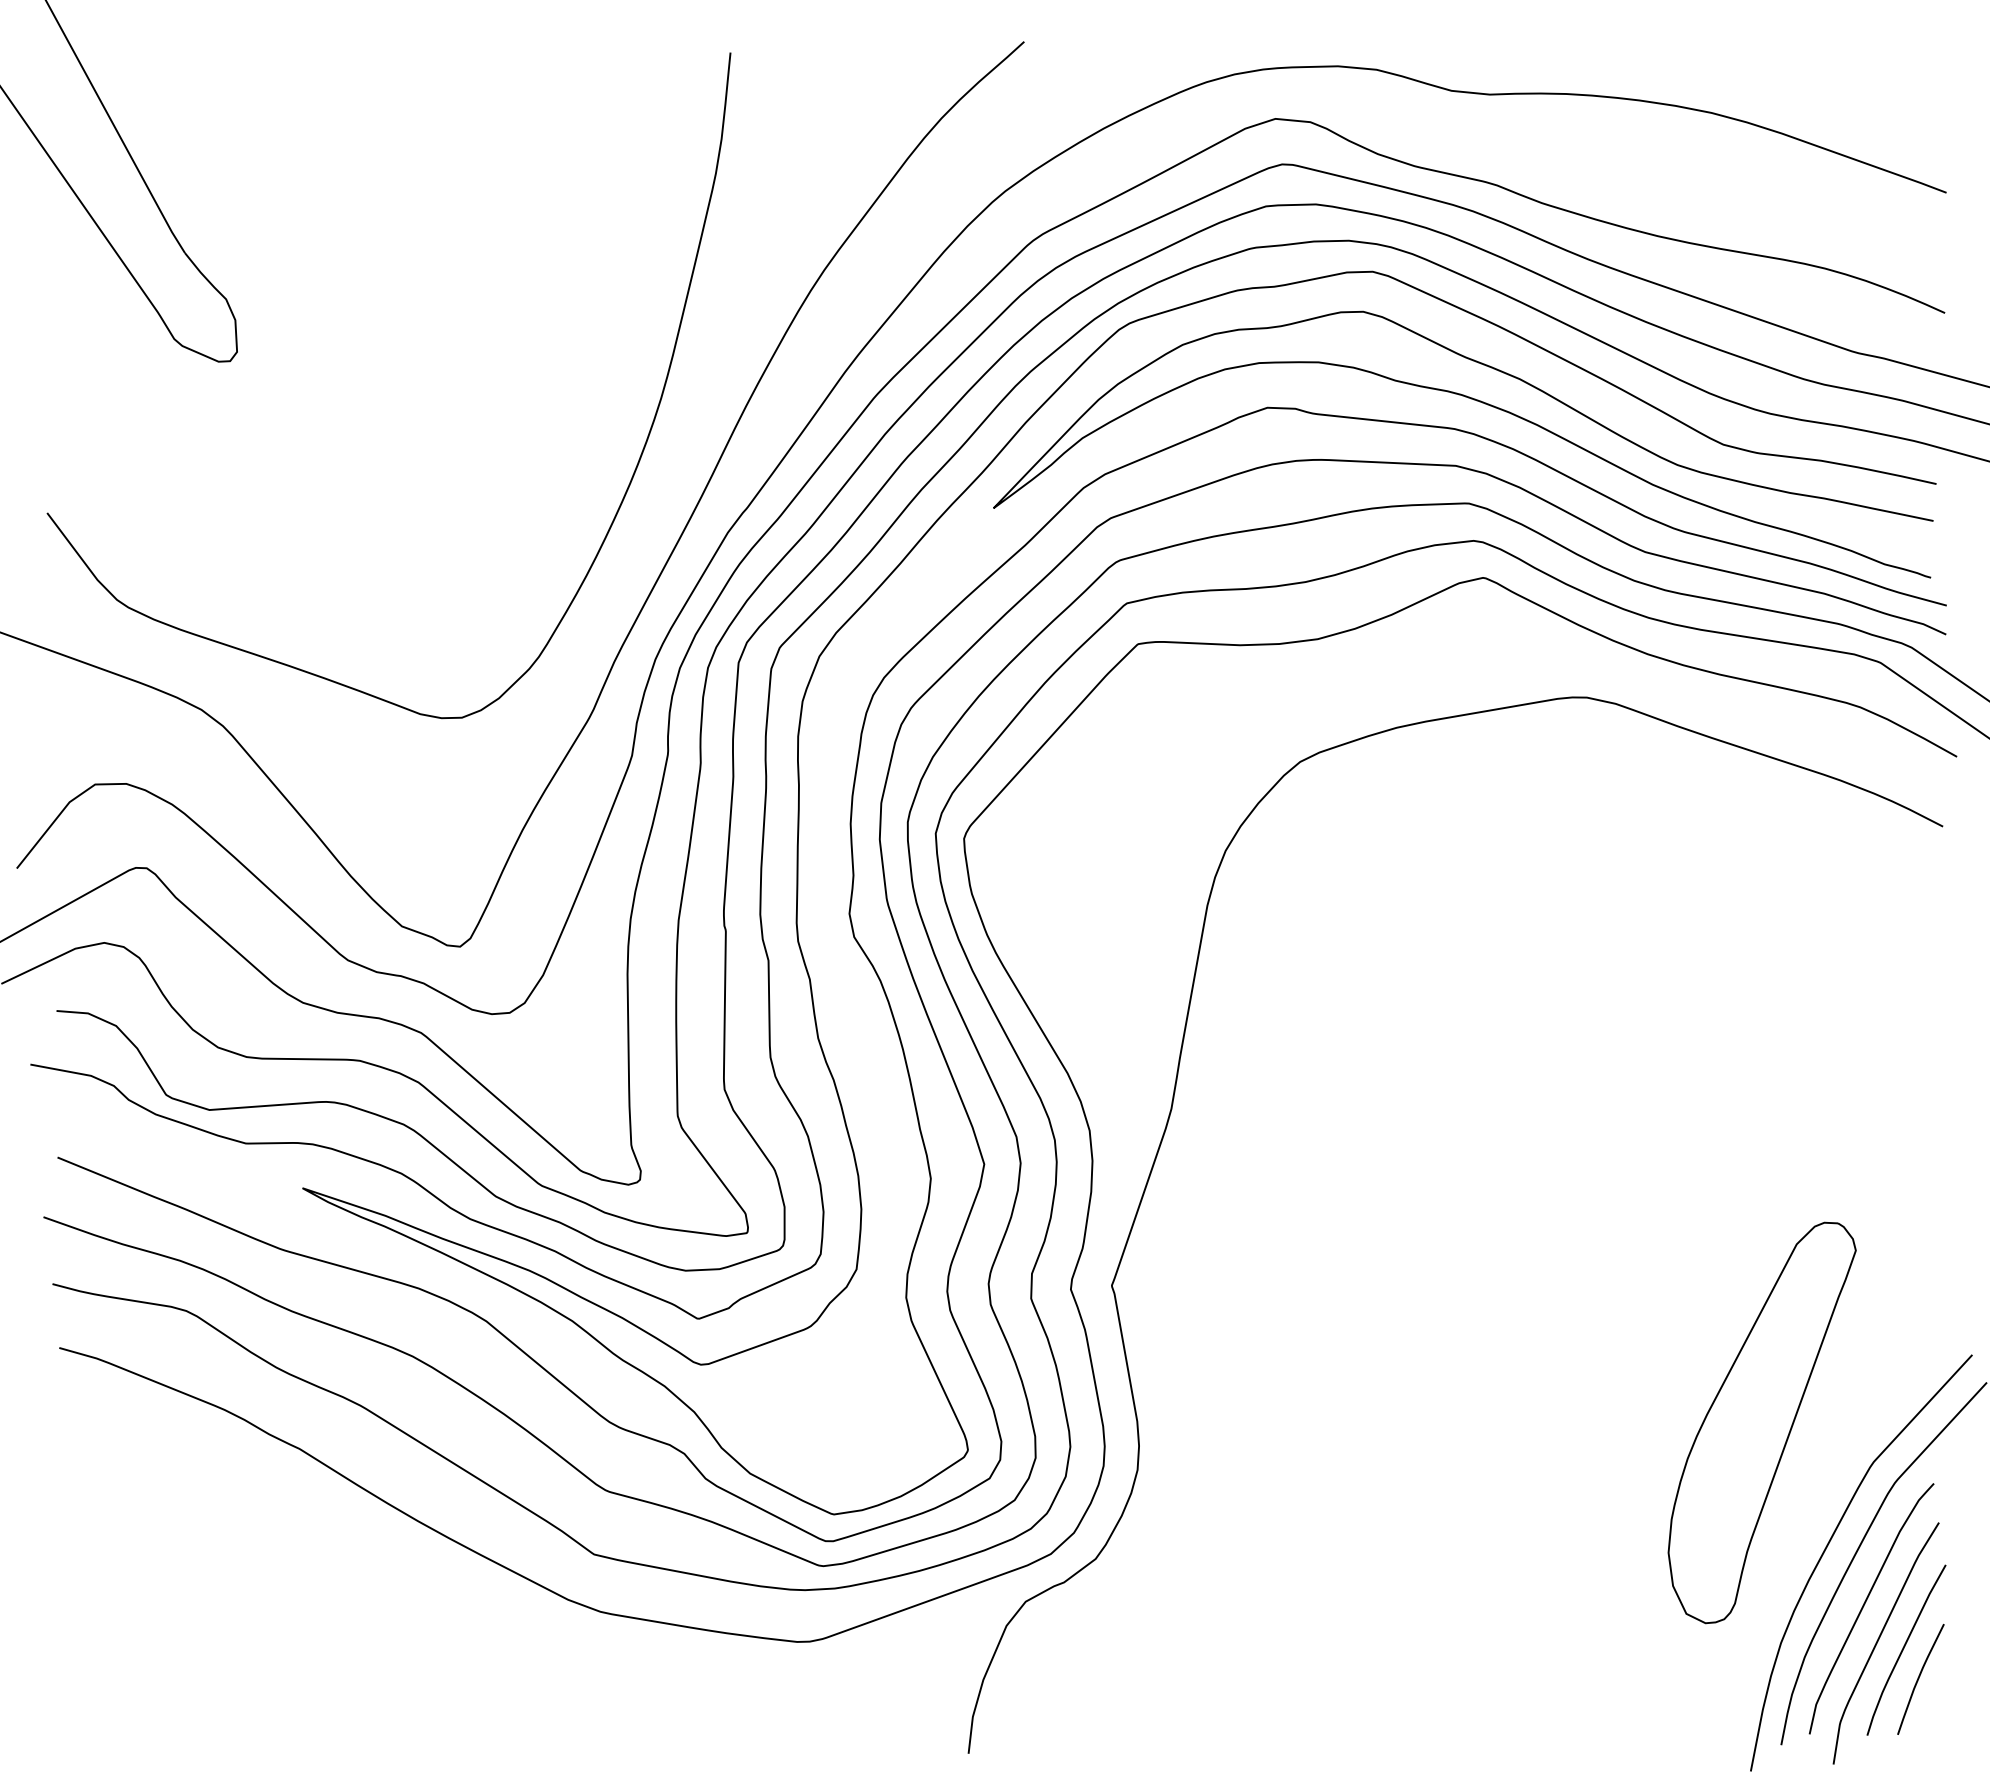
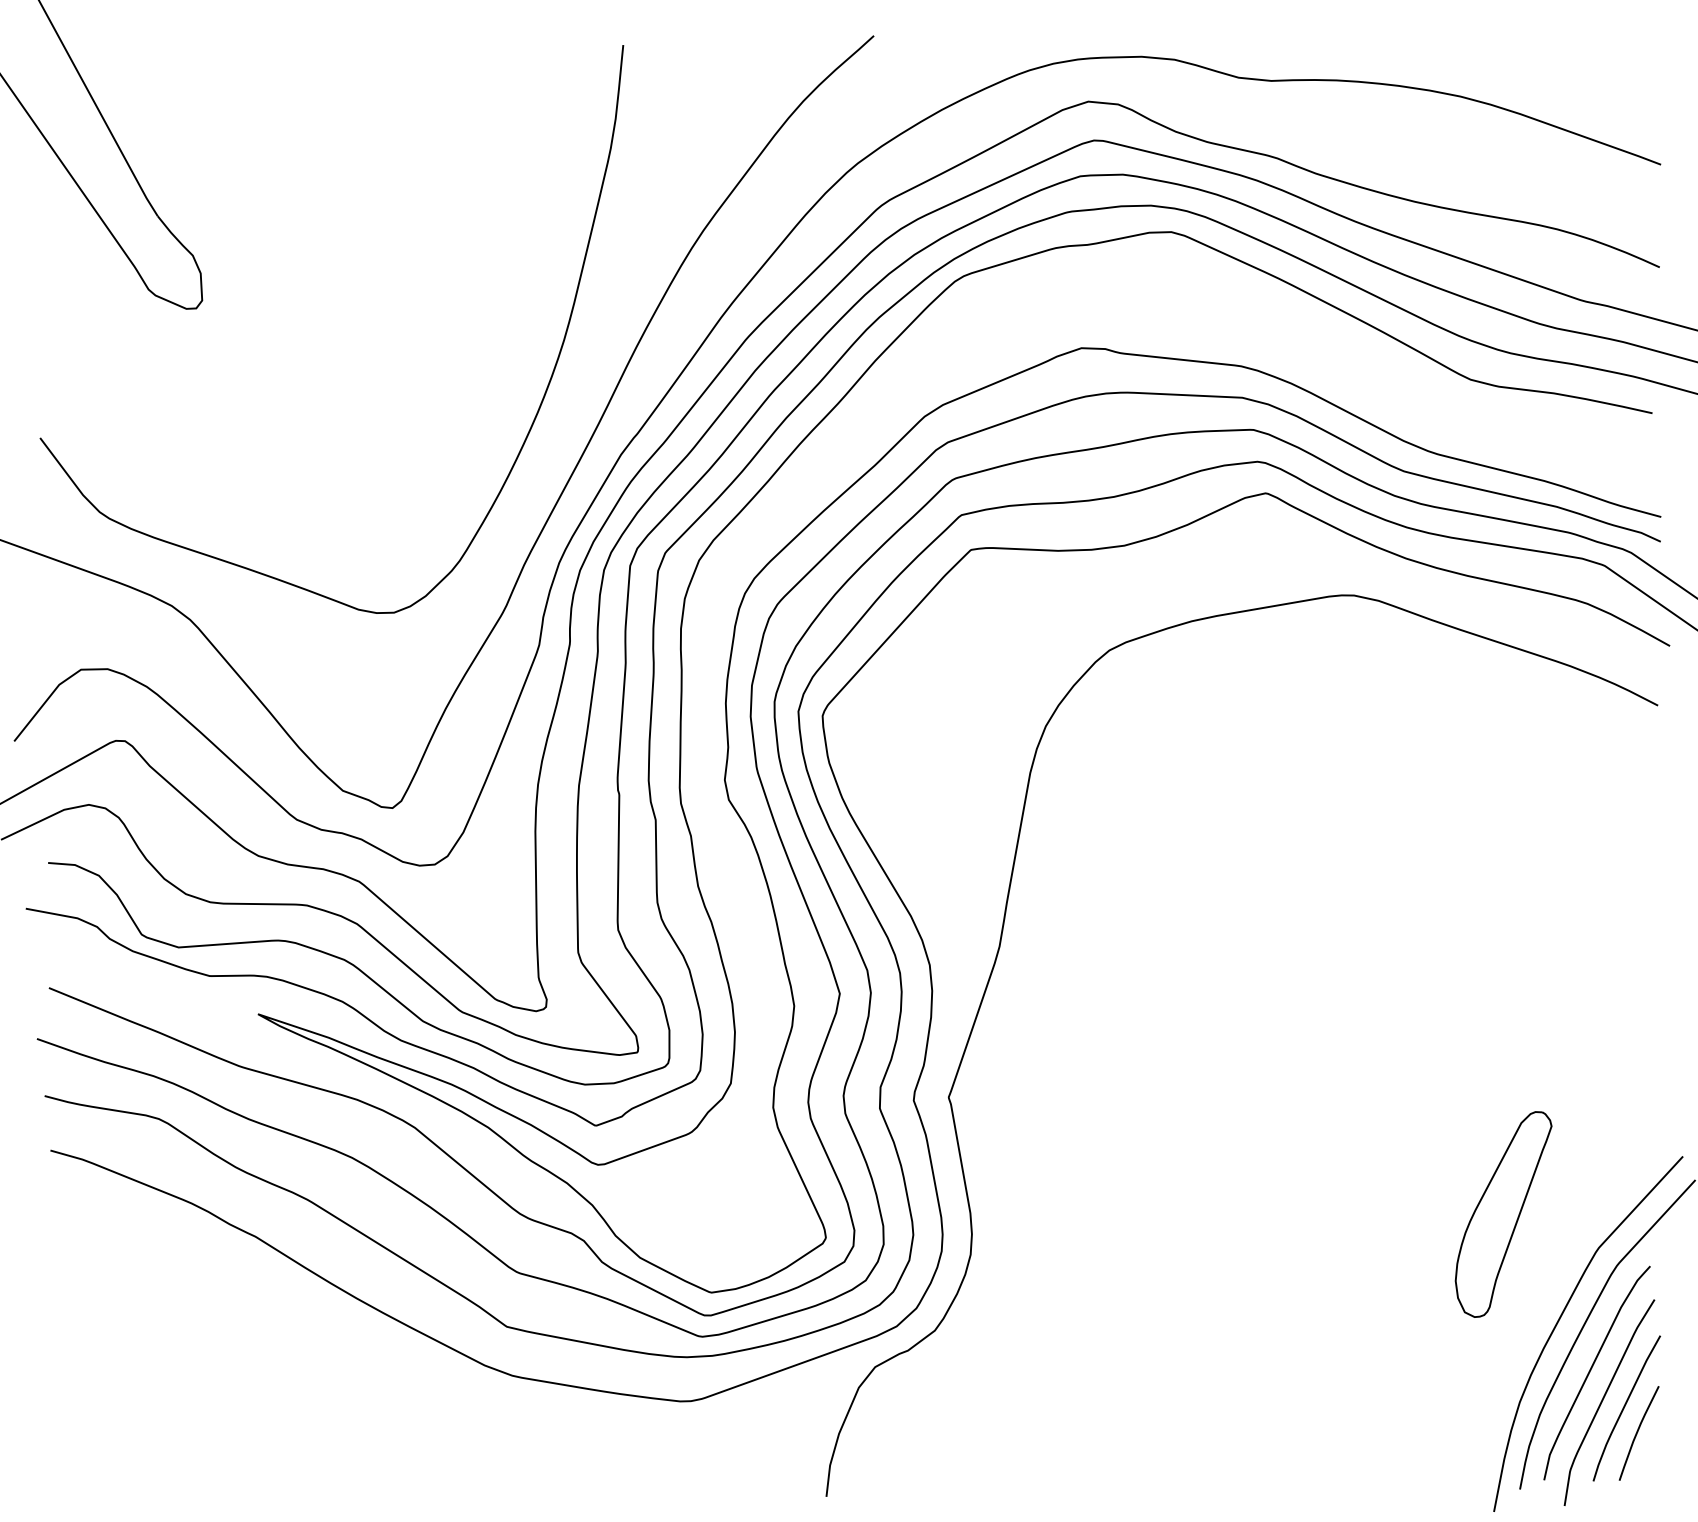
curve: (1476, 401) -> (1259, 342), removed
part: (1761, 1422) -> (1503, 1214), size x0.6

